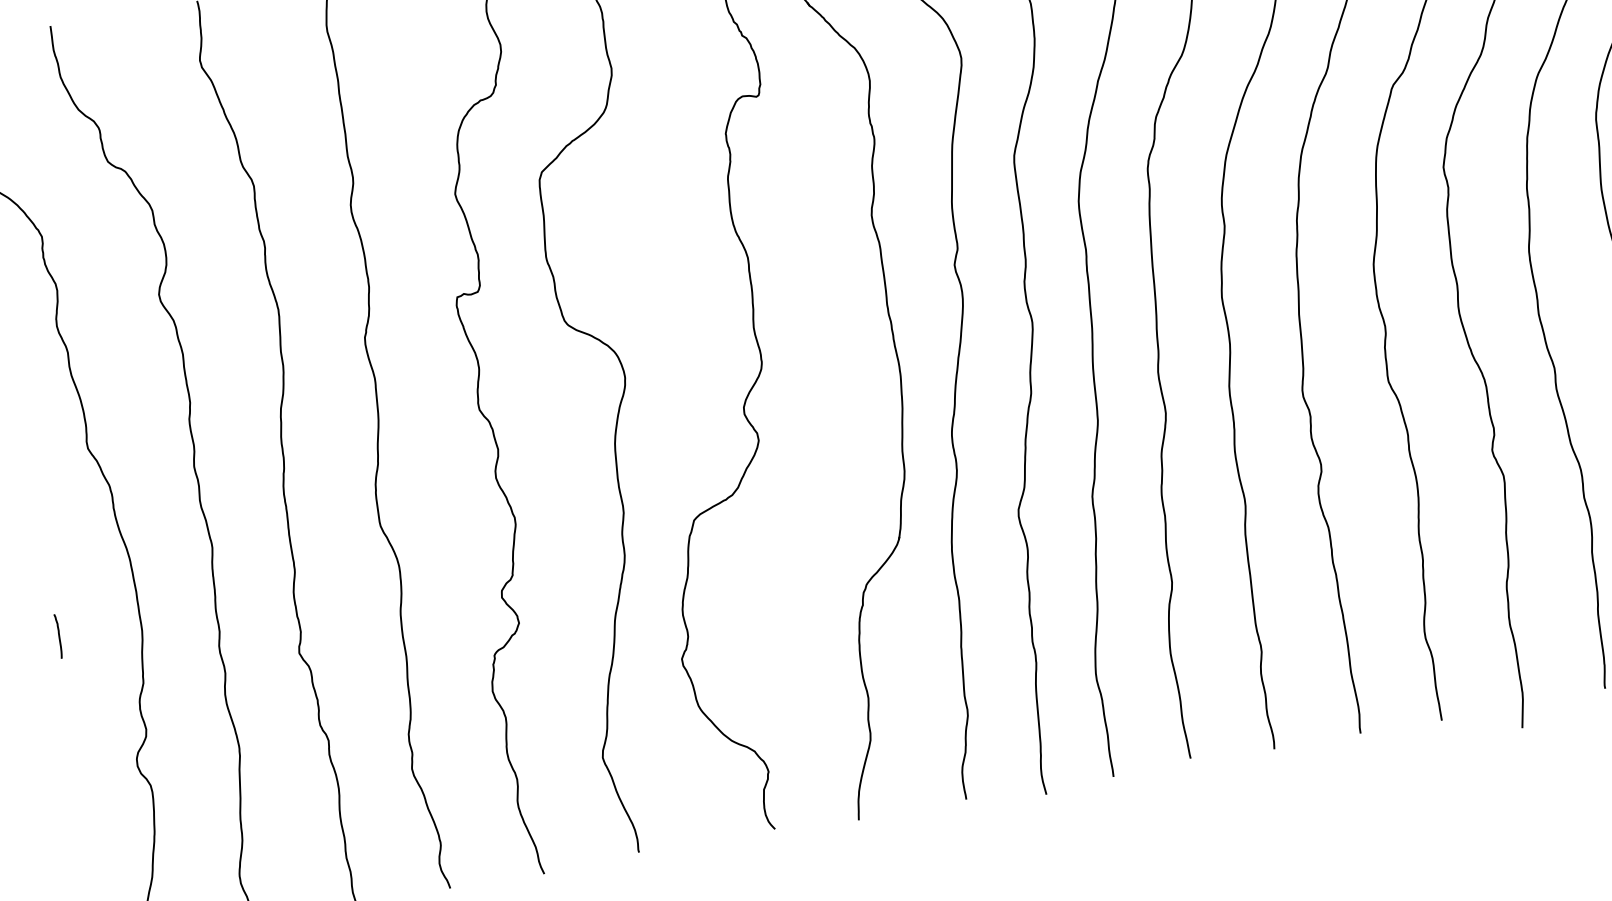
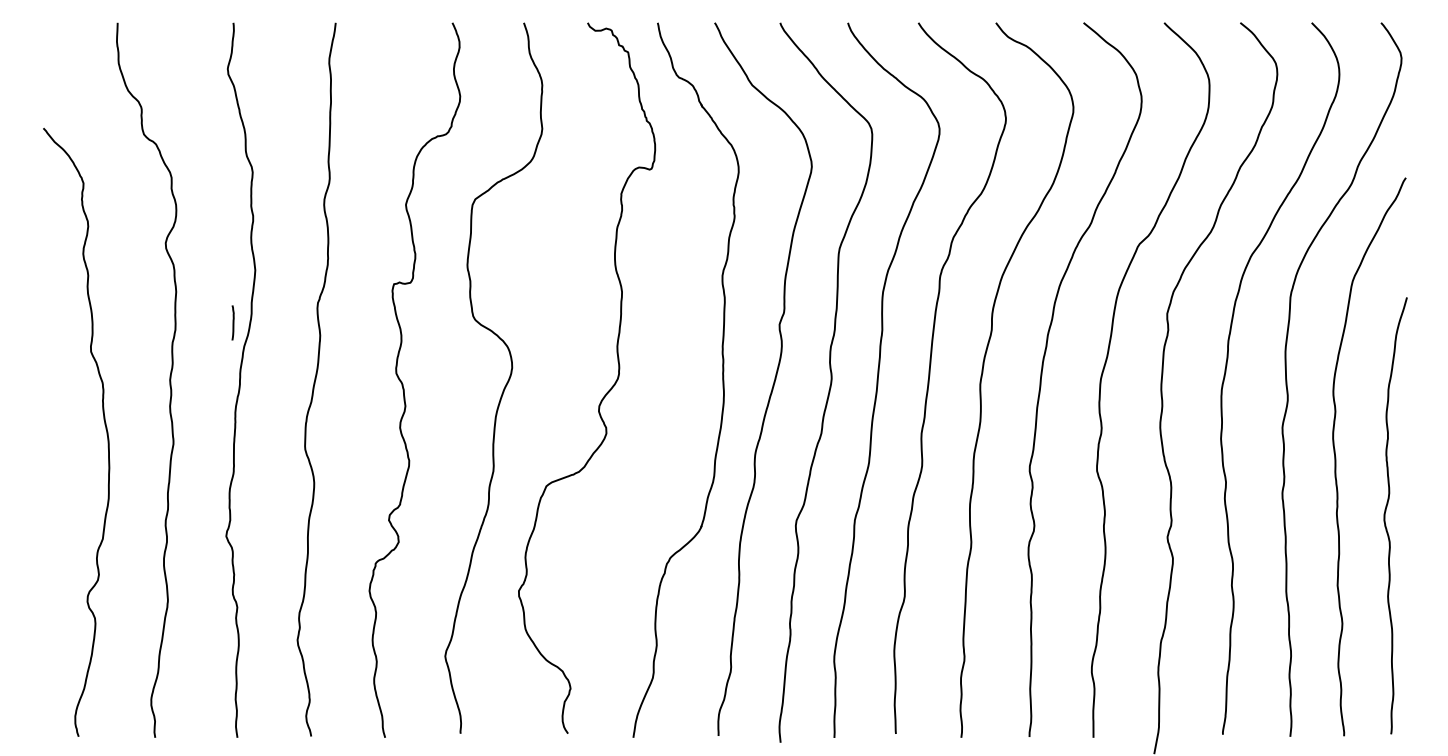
line: (57, 635) -> (232, 322), moved

